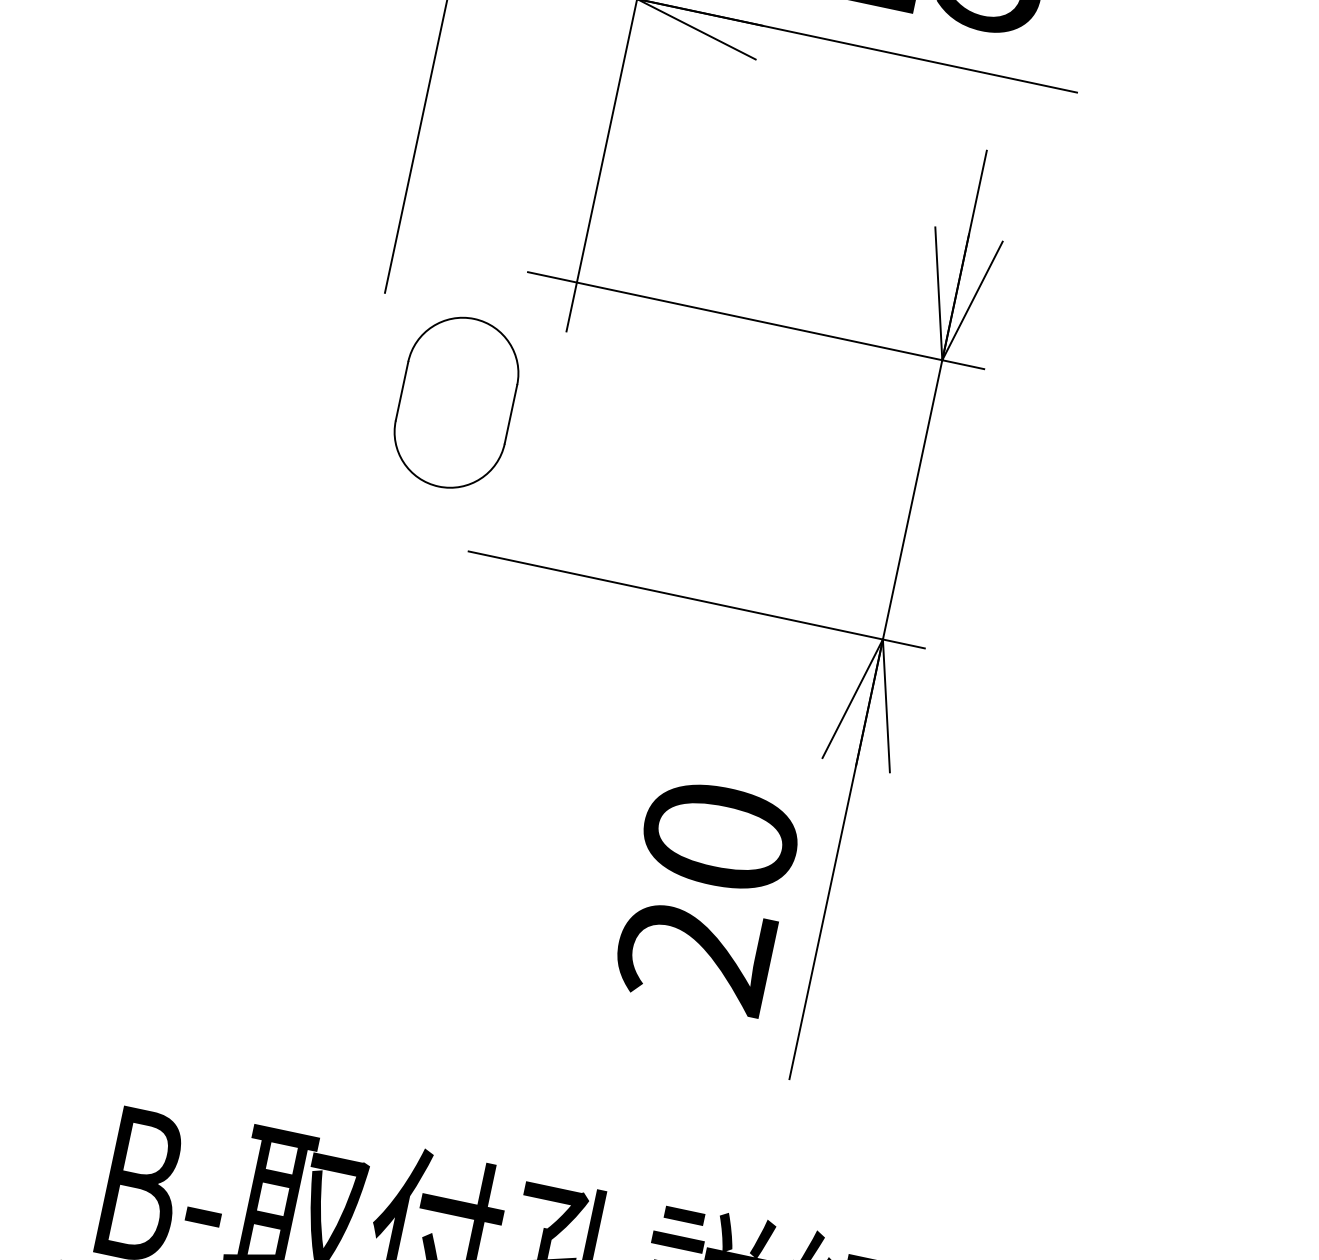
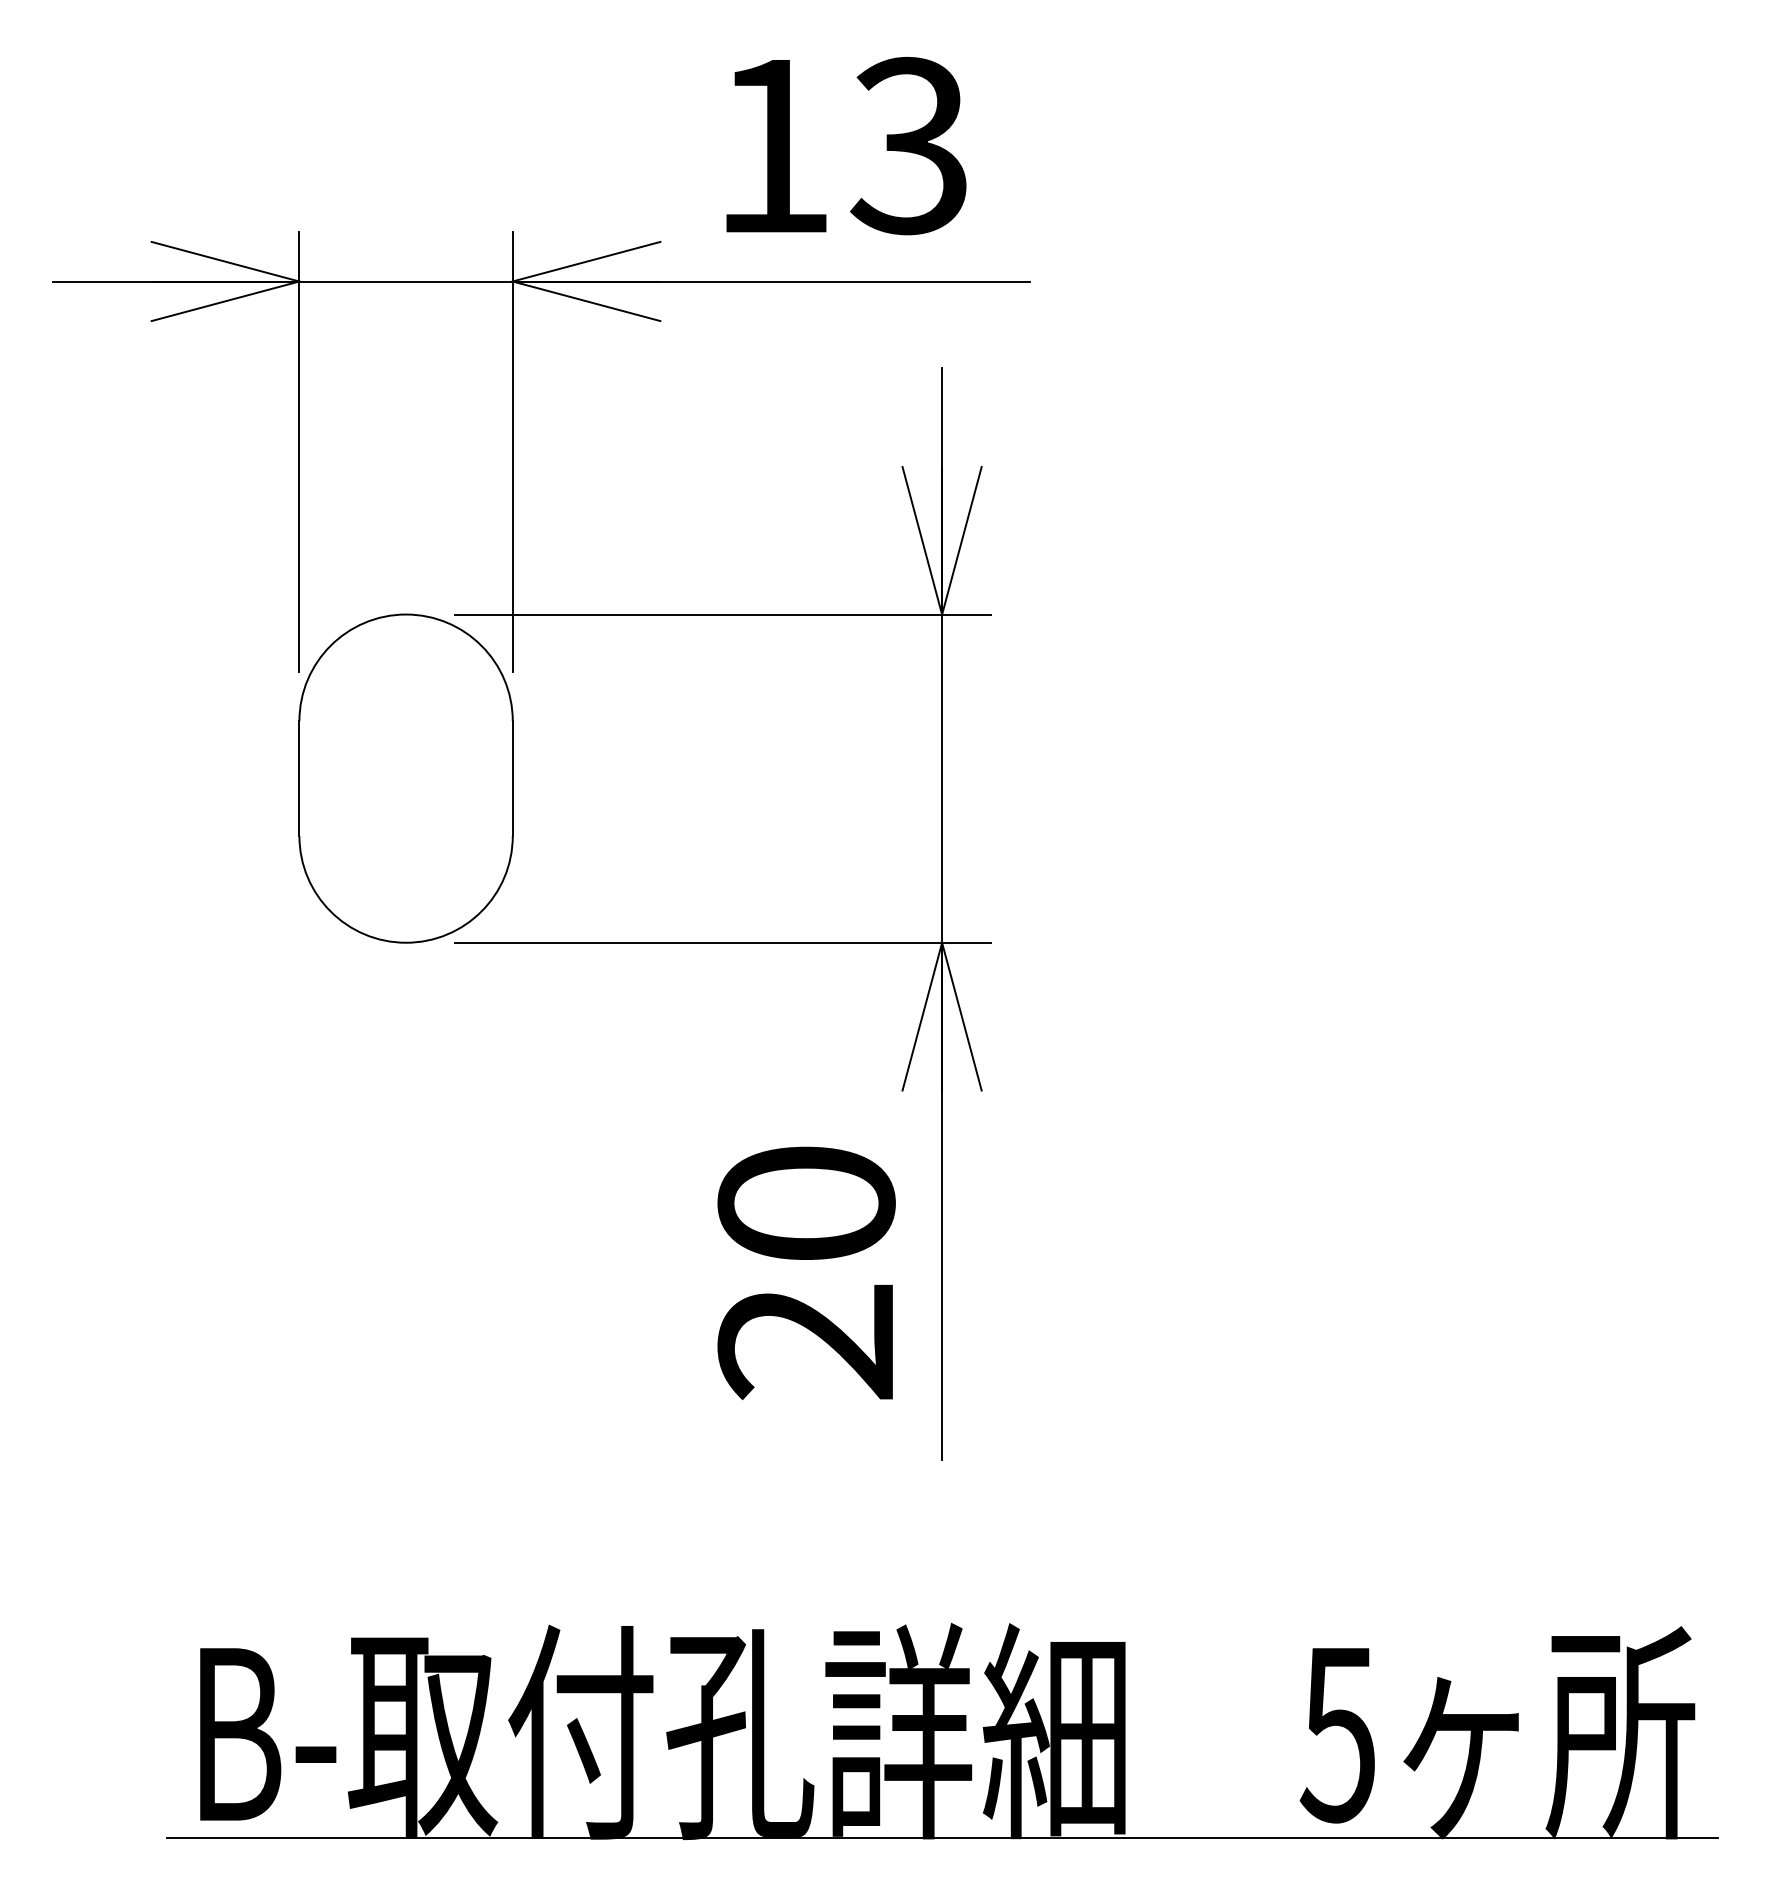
part: (456, 402) -> (405, 778), size x1.67

